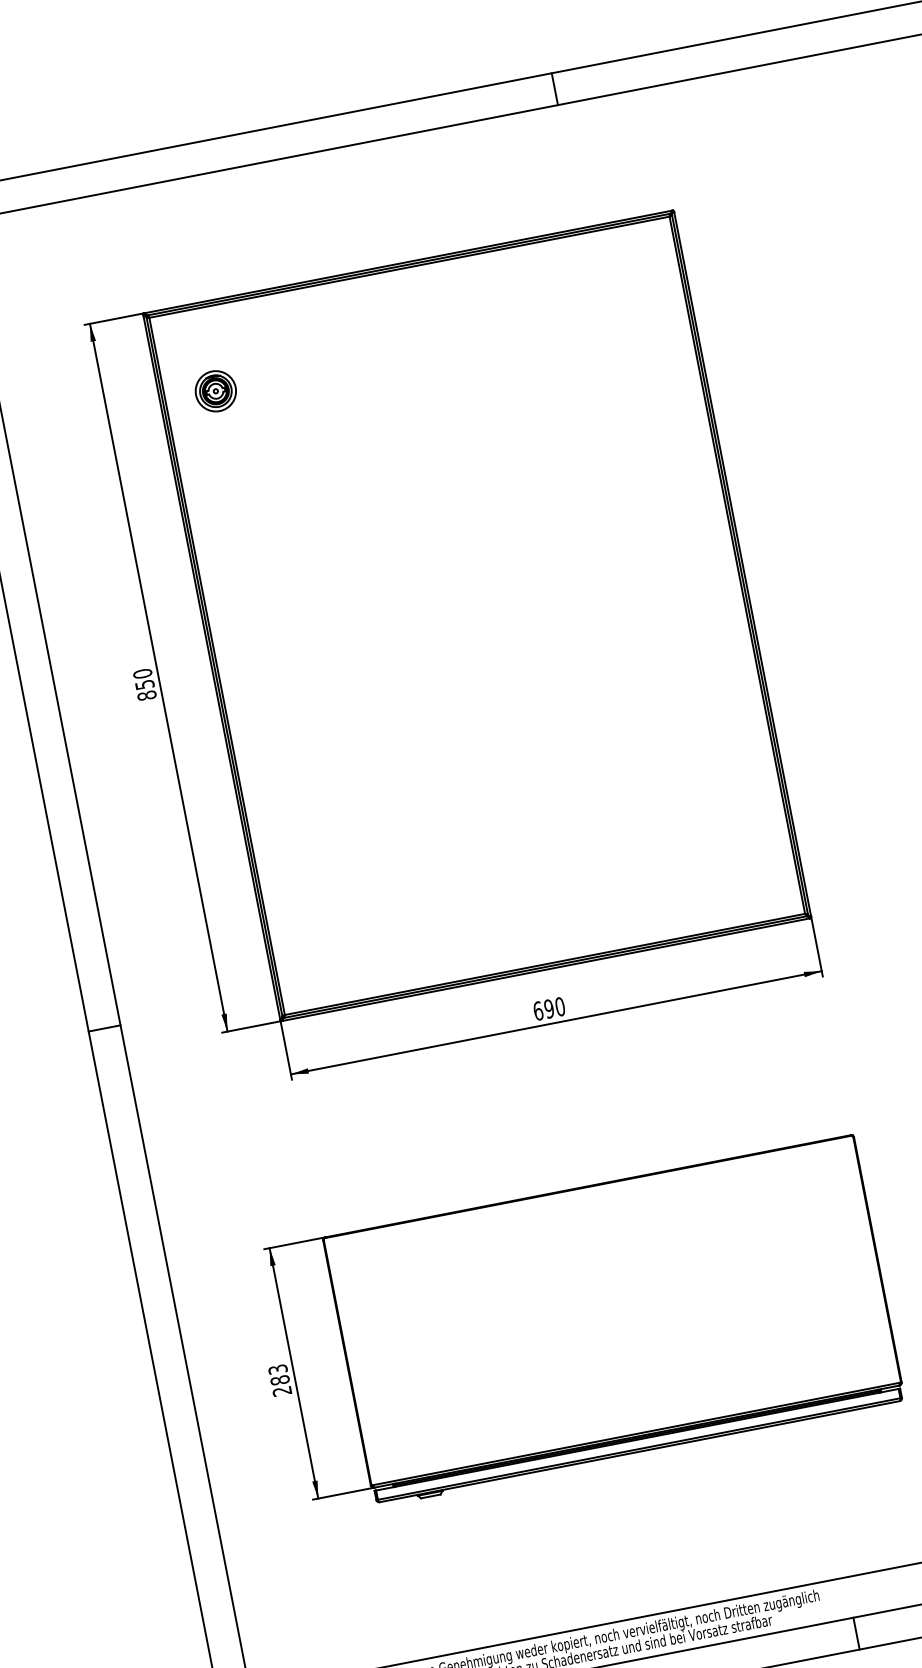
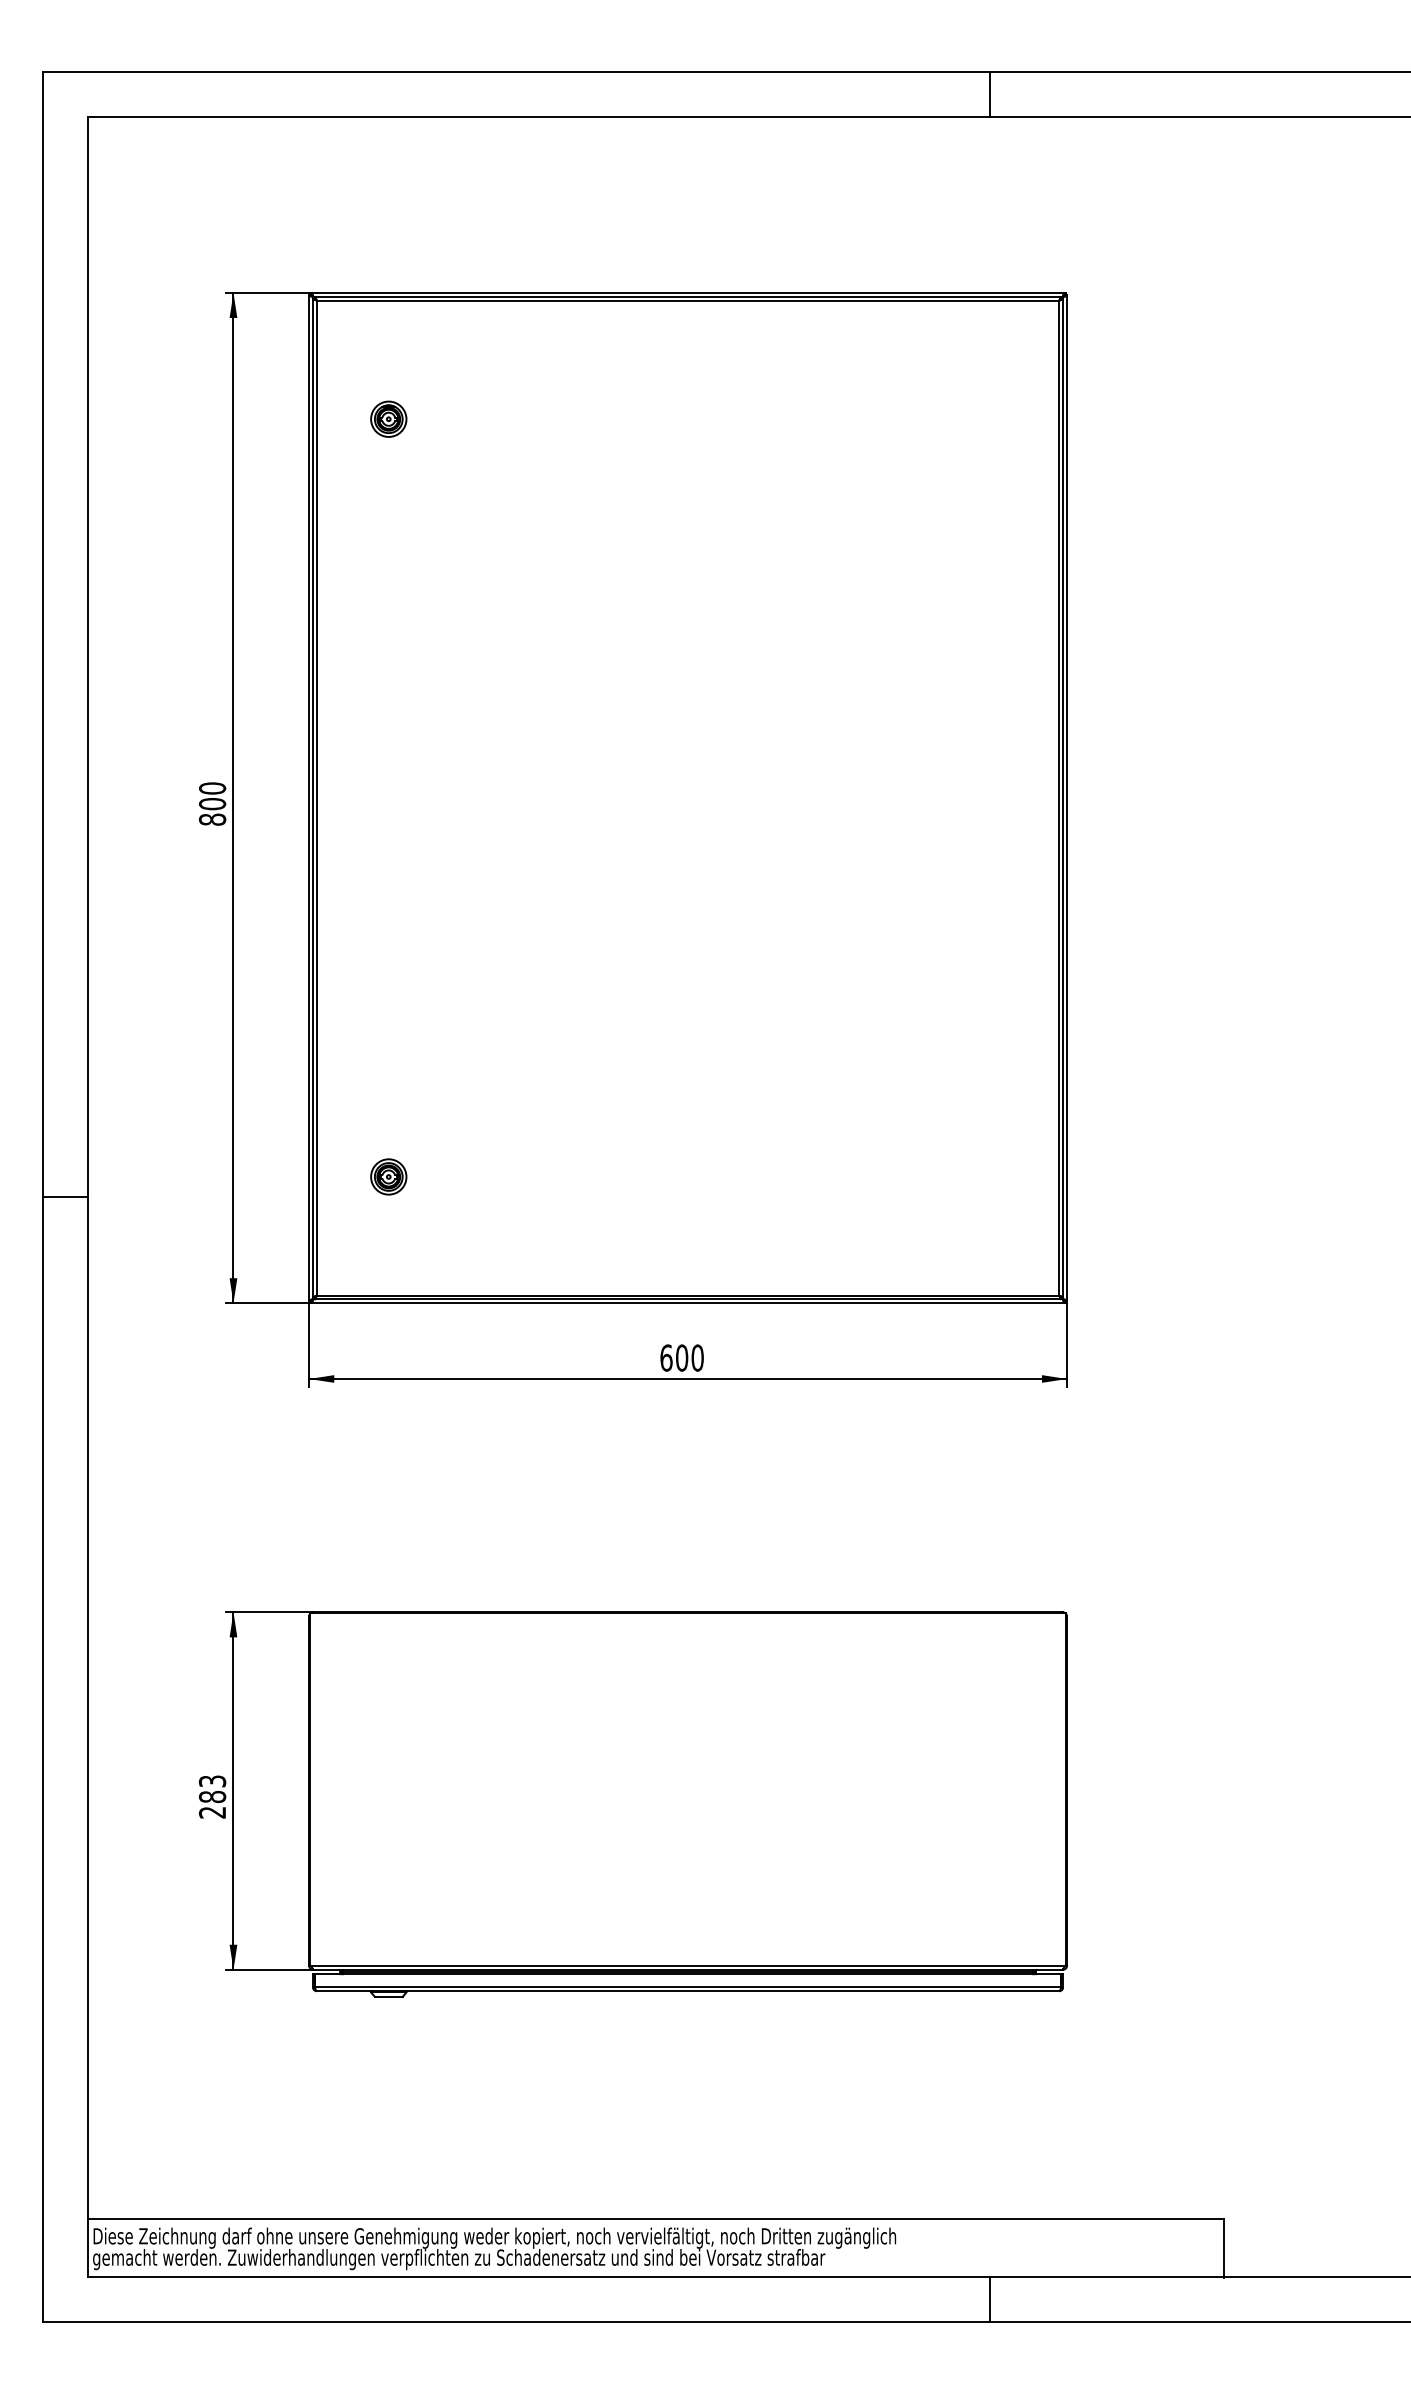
line: (554, 89) -> (989, 94), moved
part: (215, 390) -> (388, 418), size x0.62
text: (144, 685) -> (212, 804), 850 -> 800
part: (318, 921) -> (388, 1176), added
text: (548, 1008) -> (681, 1357), 690 -> 600
line: (104, 1028) -> (65, 1197), moved
line: (856, 1633) -> (989, 2299), moved

